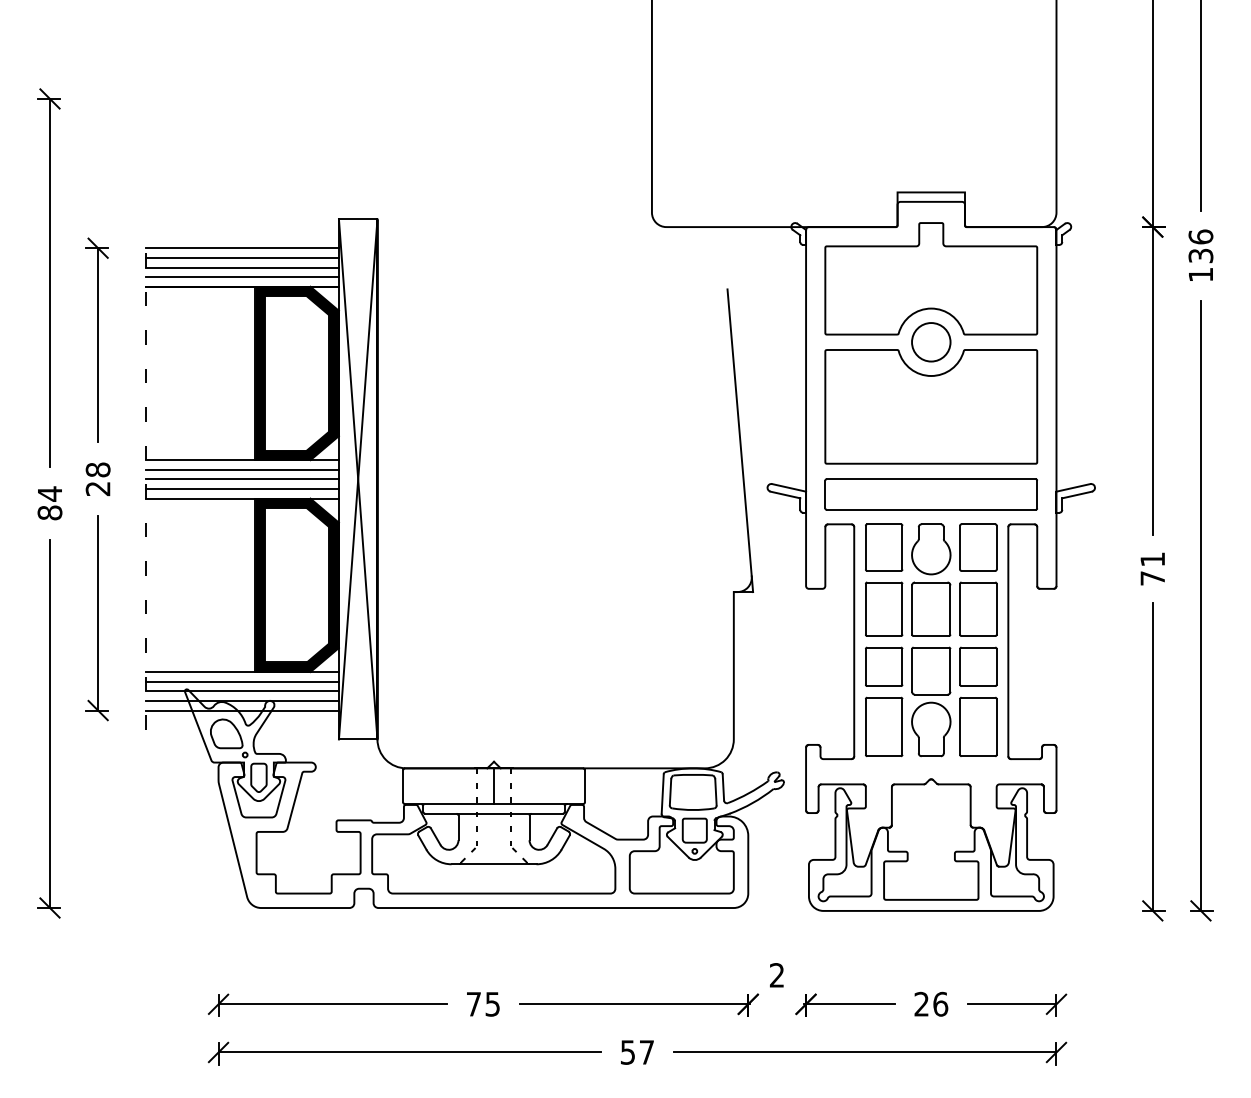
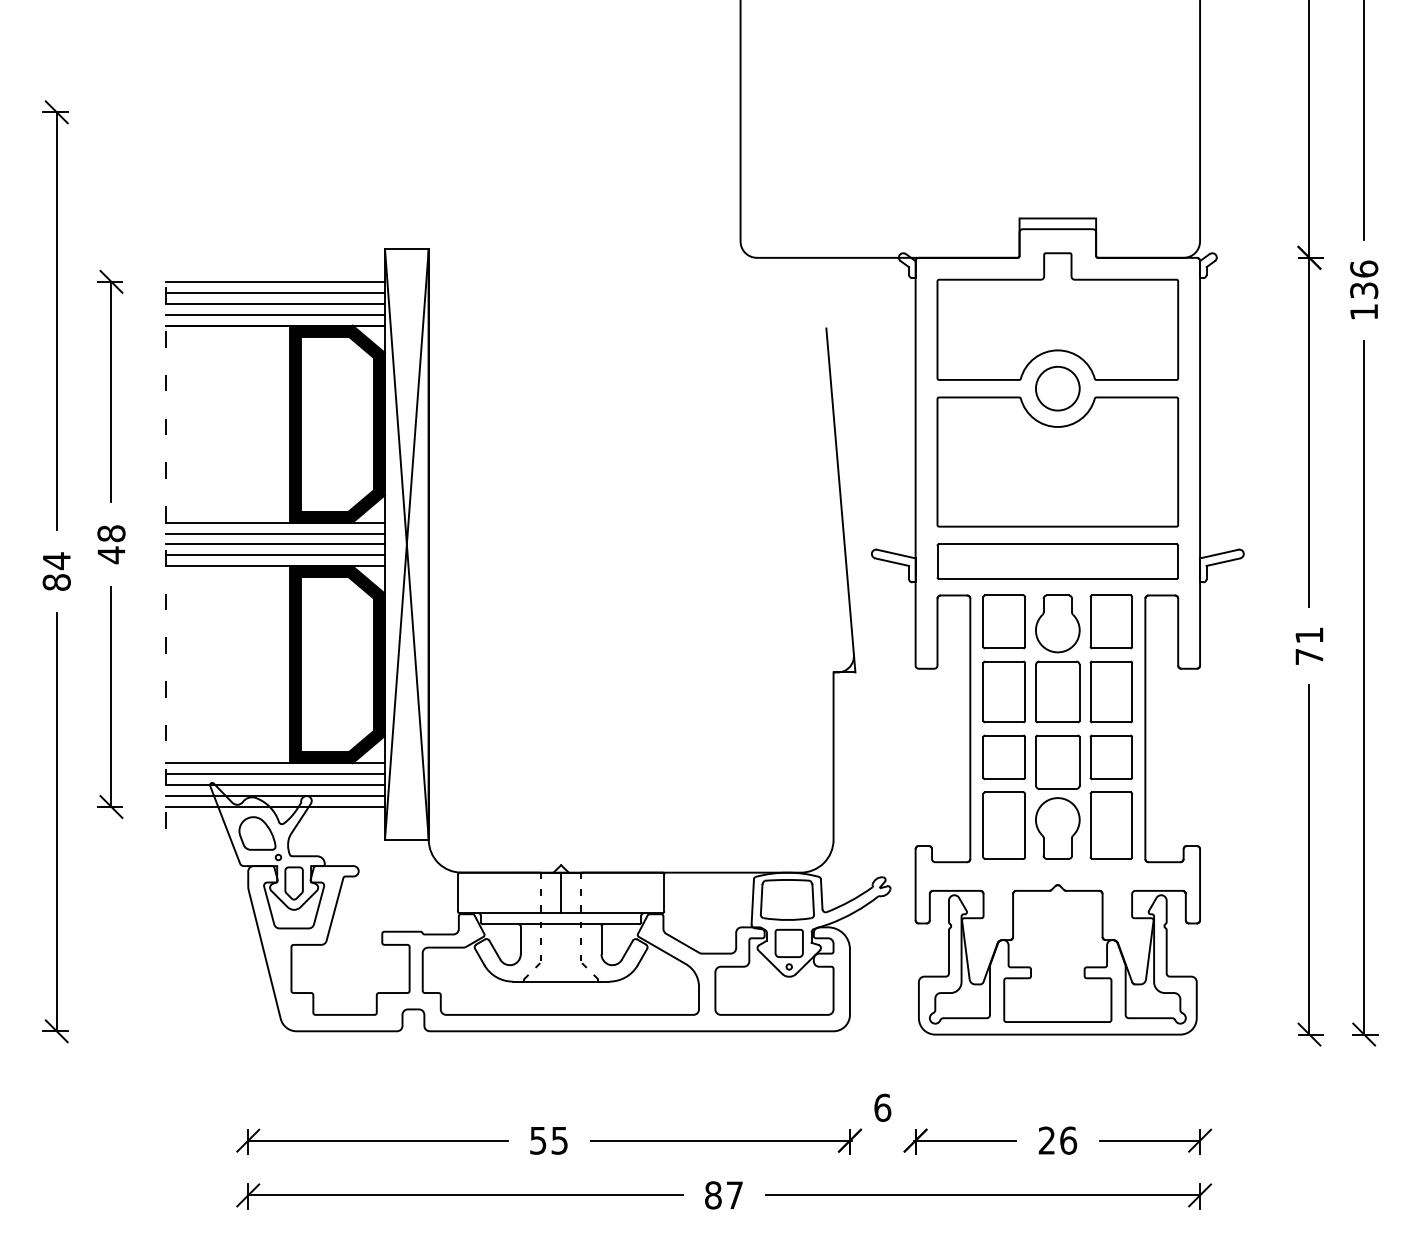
text: (97, 488) -> (110, 554), 28 -> 48
text: (776, 975) -> (882, 1107), 2 -> 6
text: (473, 1004) -> (537, 1140), 75 -> 55
text: (627, 1052) -> (712, 1195), 57 -> 87

